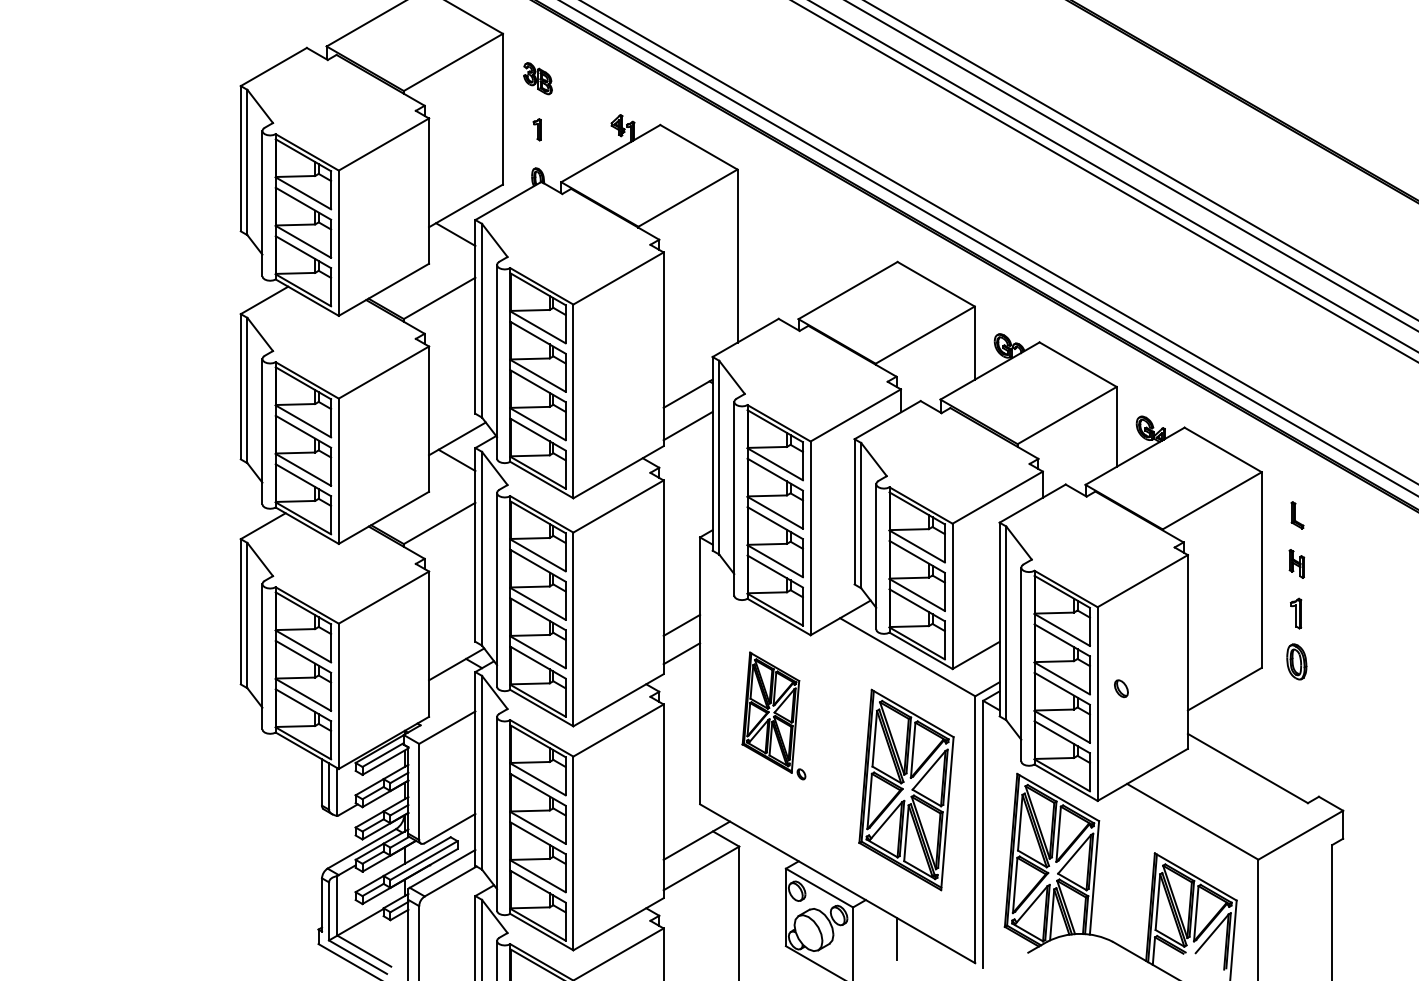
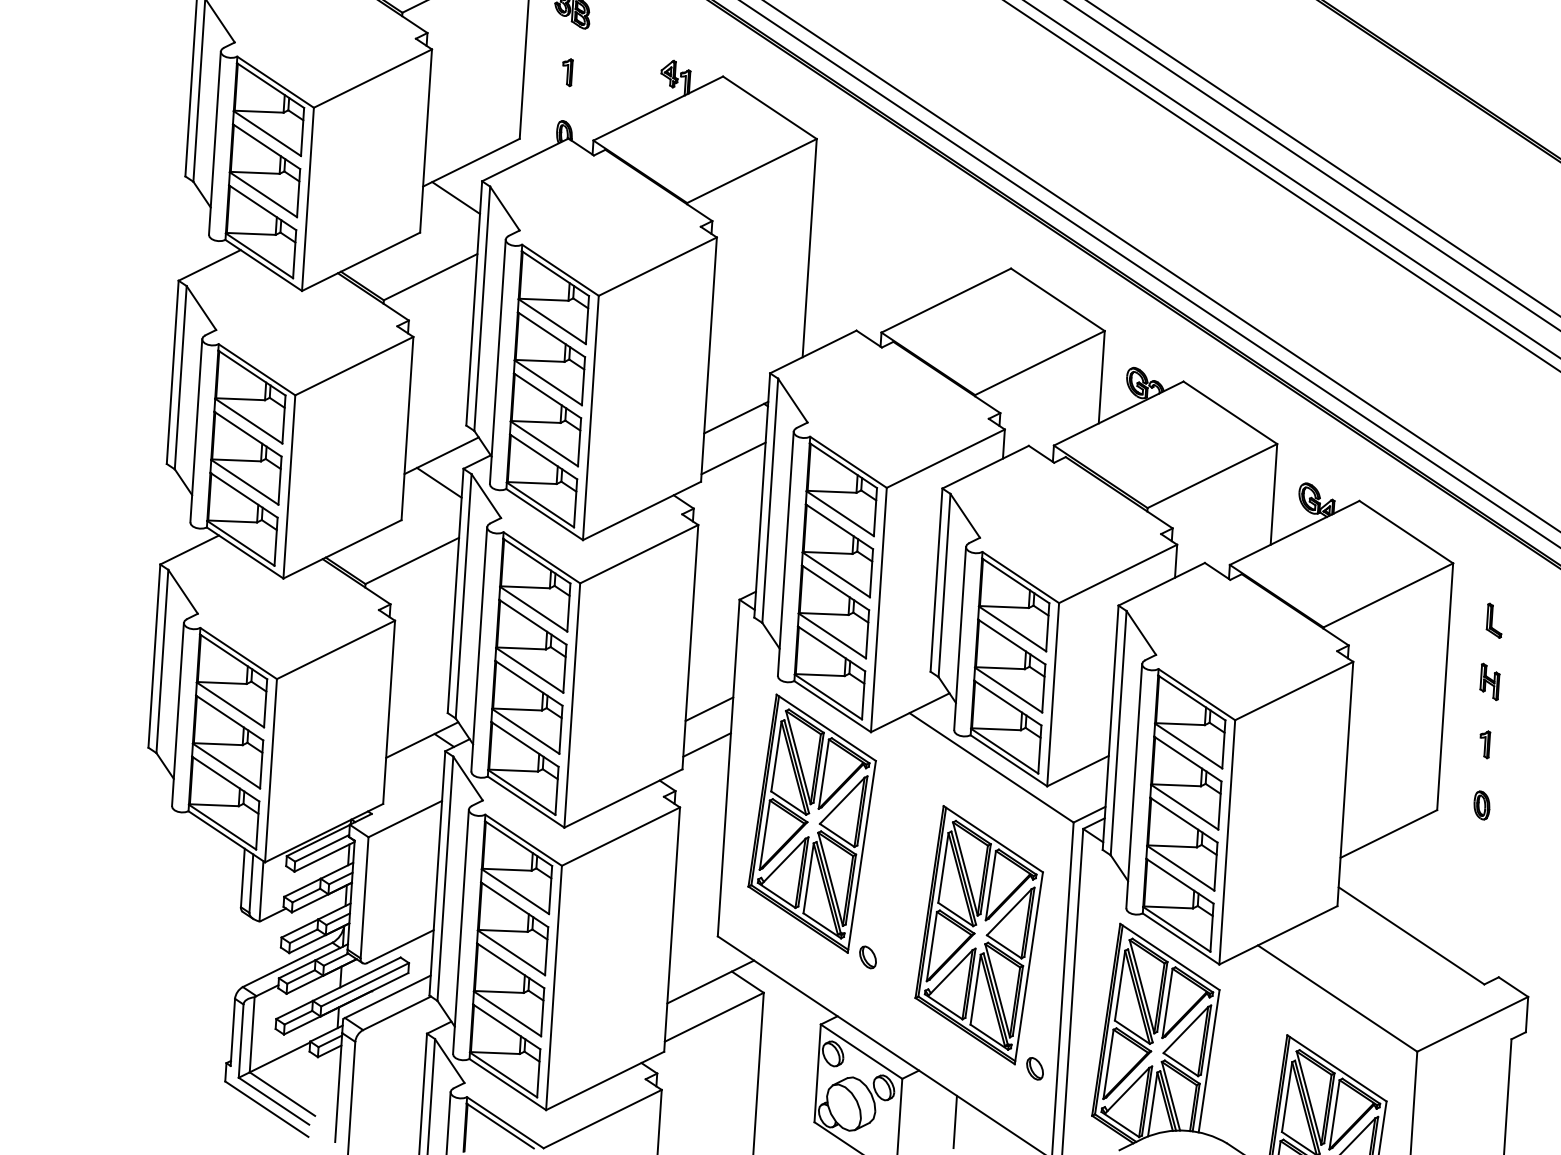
part: (1295, 613) -> (1484, 744), size x0.71
part: (1296, 661) -> (1481, 804), size x0.62
part: (1121, 688) -> (1035, 1068), moved
part: (773, 715) -> (817, 830), size x1.67

